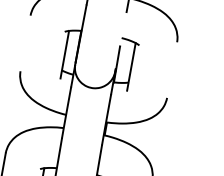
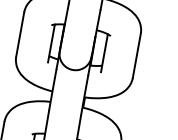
line: (121, 40) -> (96, 32), added
line: (25, 43) -> (20, 34), added
line: (171, 69) -> (136, 55), added

